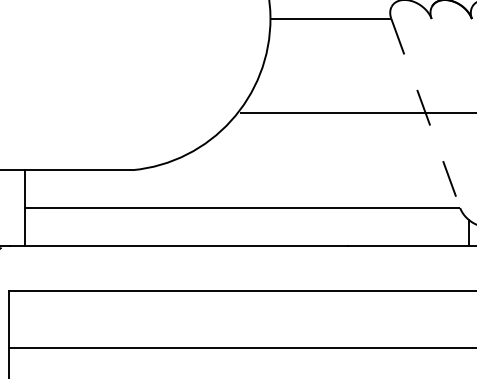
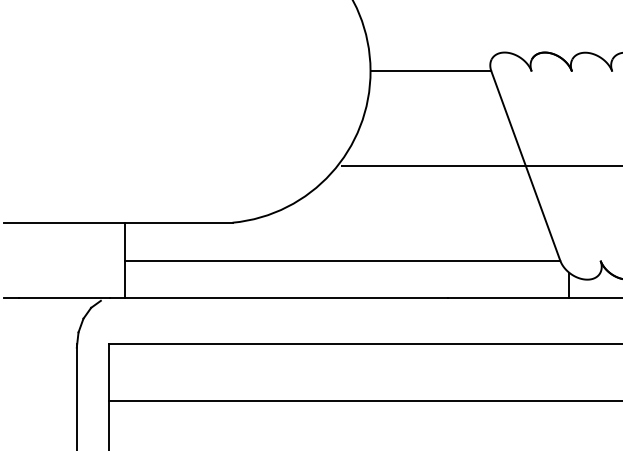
line: (425, 113) -> (525, 166), dashed -> solid

